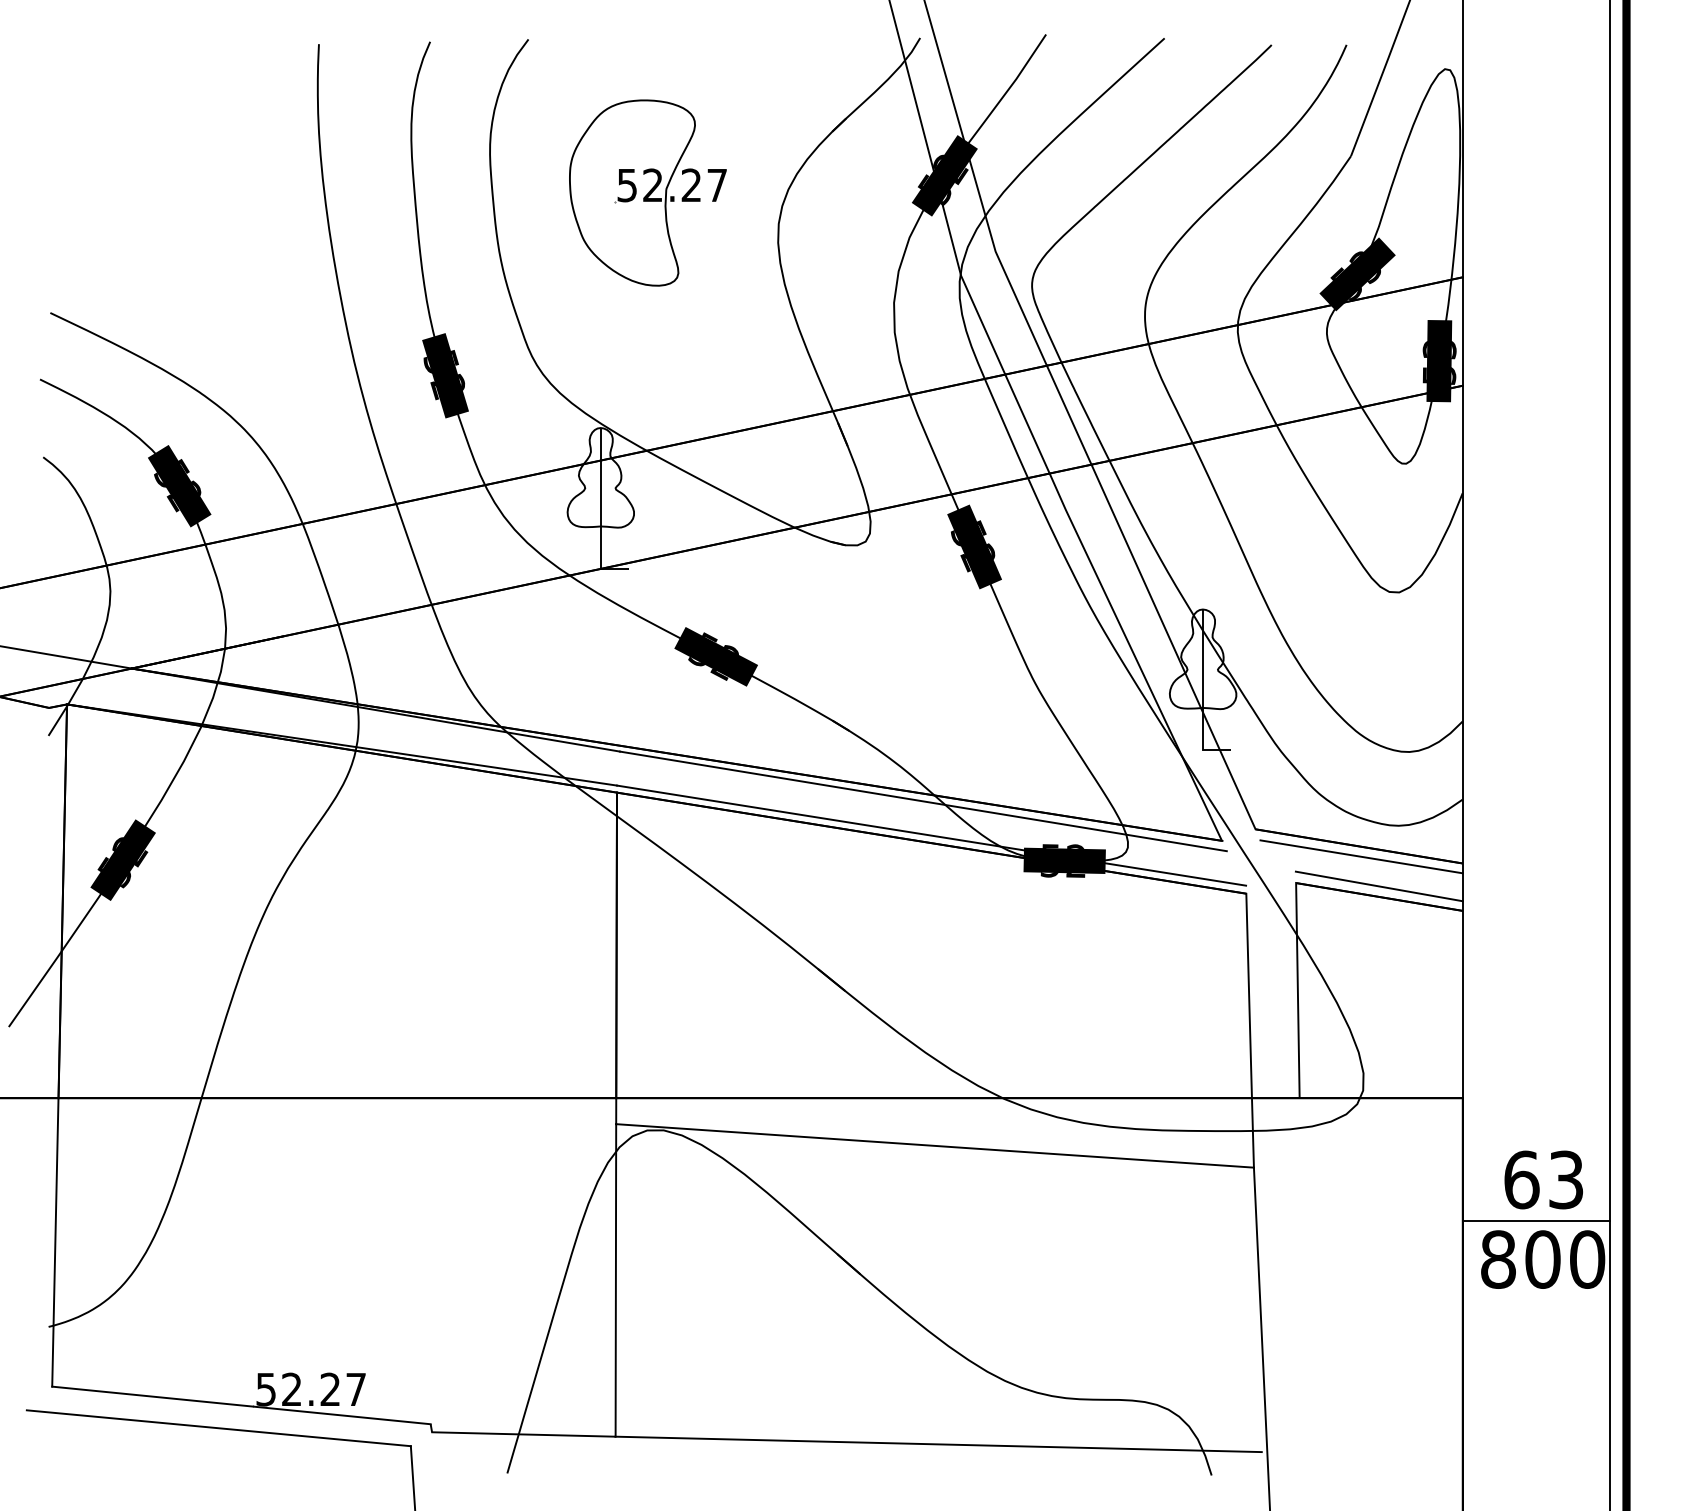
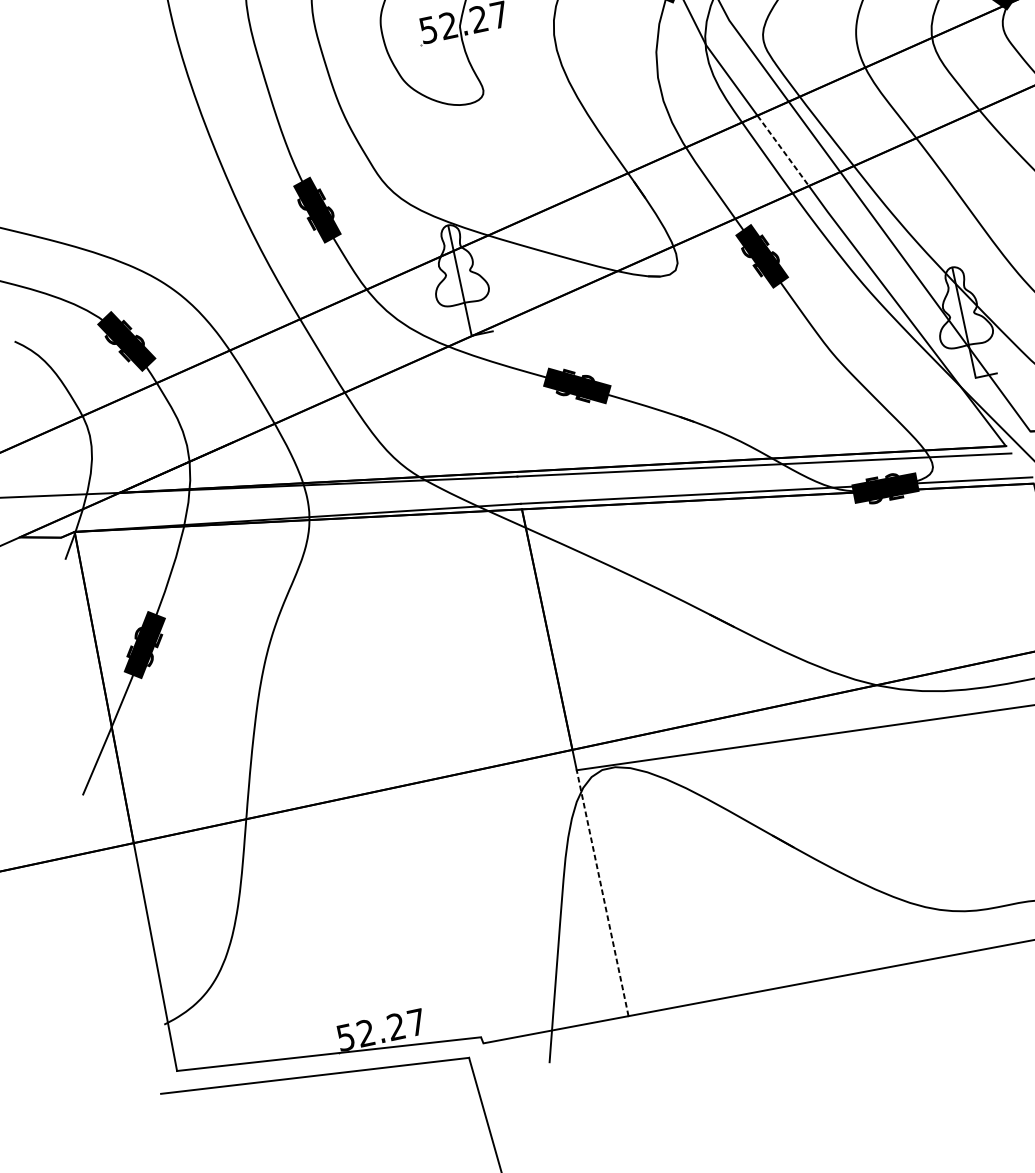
line: (1027, 424) -> (783, 151), solid -> dashed
line: (615, 1279) -> (602, 892), solid -> dashed

